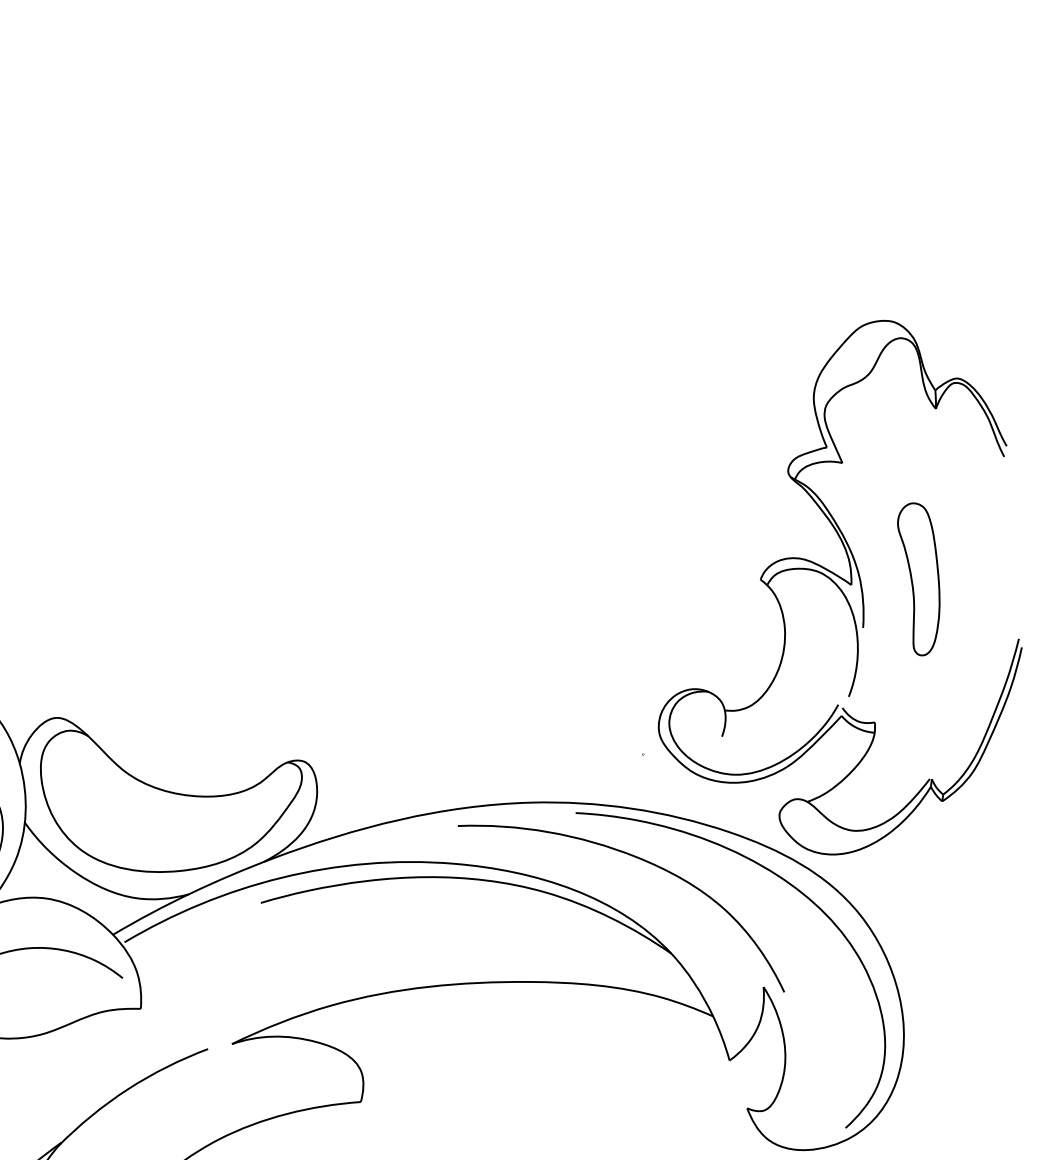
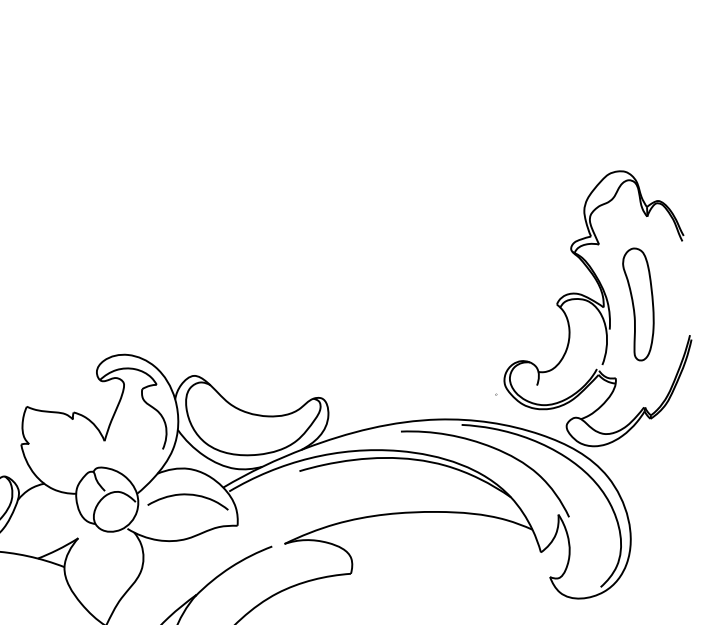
part: (918, 579) -> (638, 304), size x1.43

